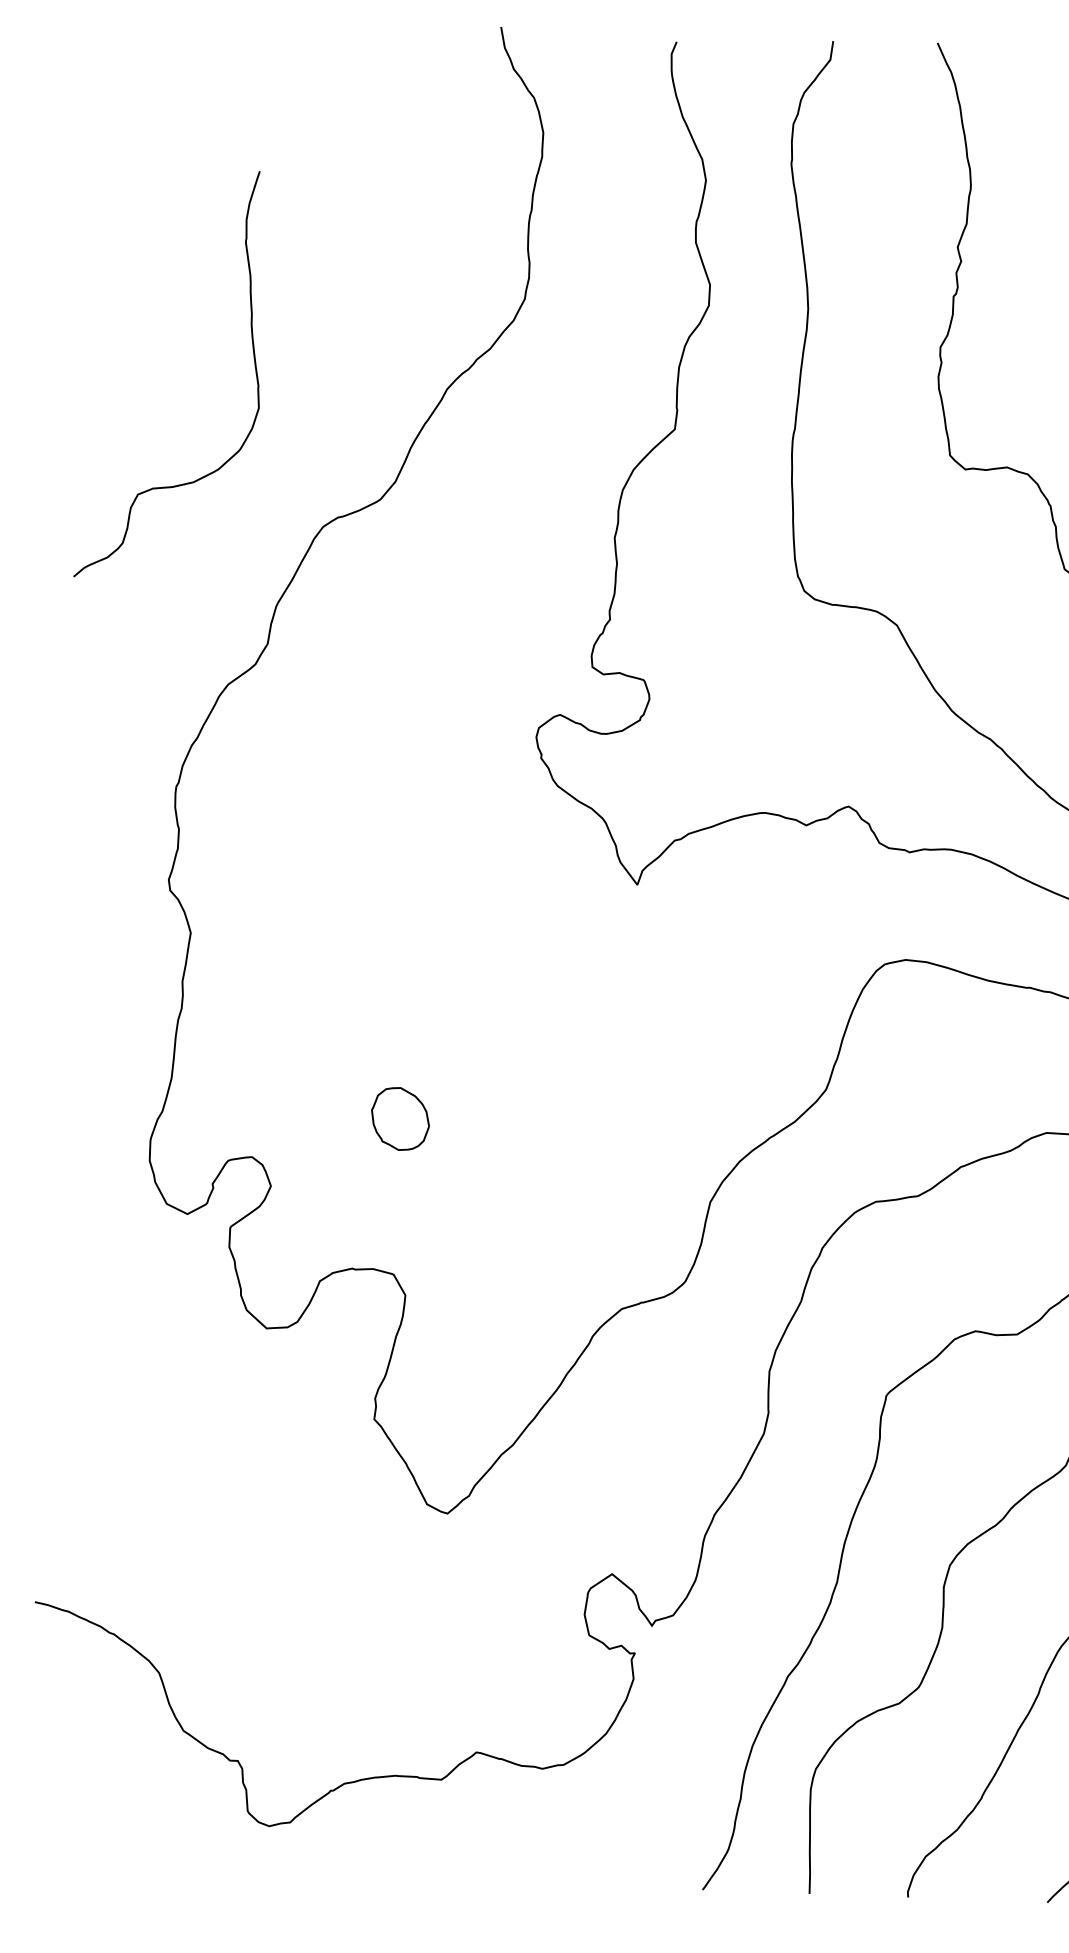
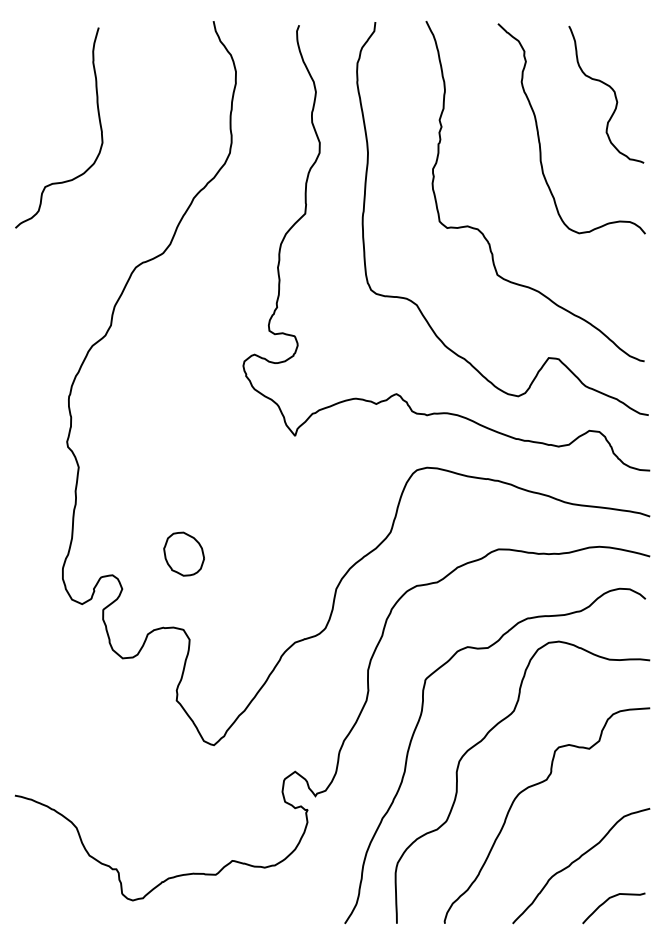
curve: (252, 359) -> (98, 119), moved
part: (399, 1117) -> (183, 553), size x1.43

